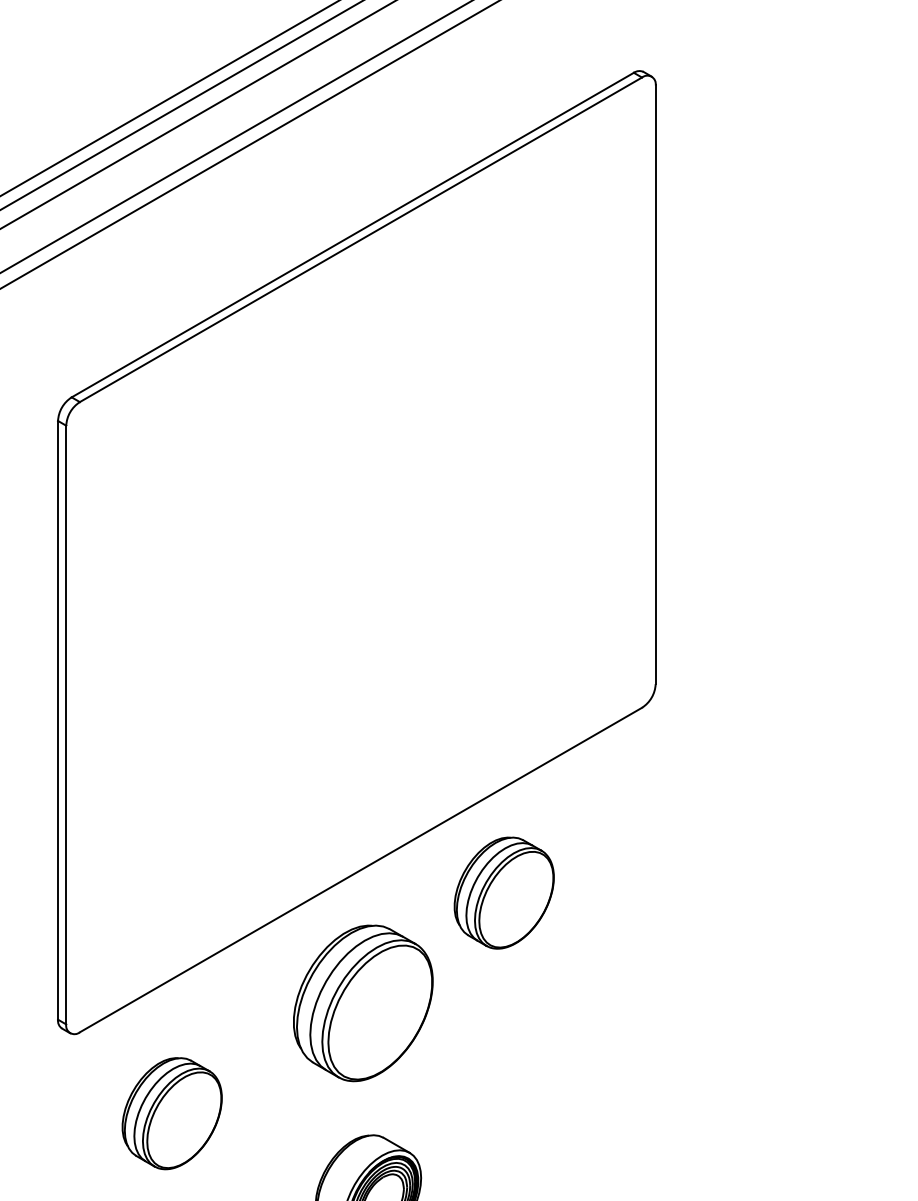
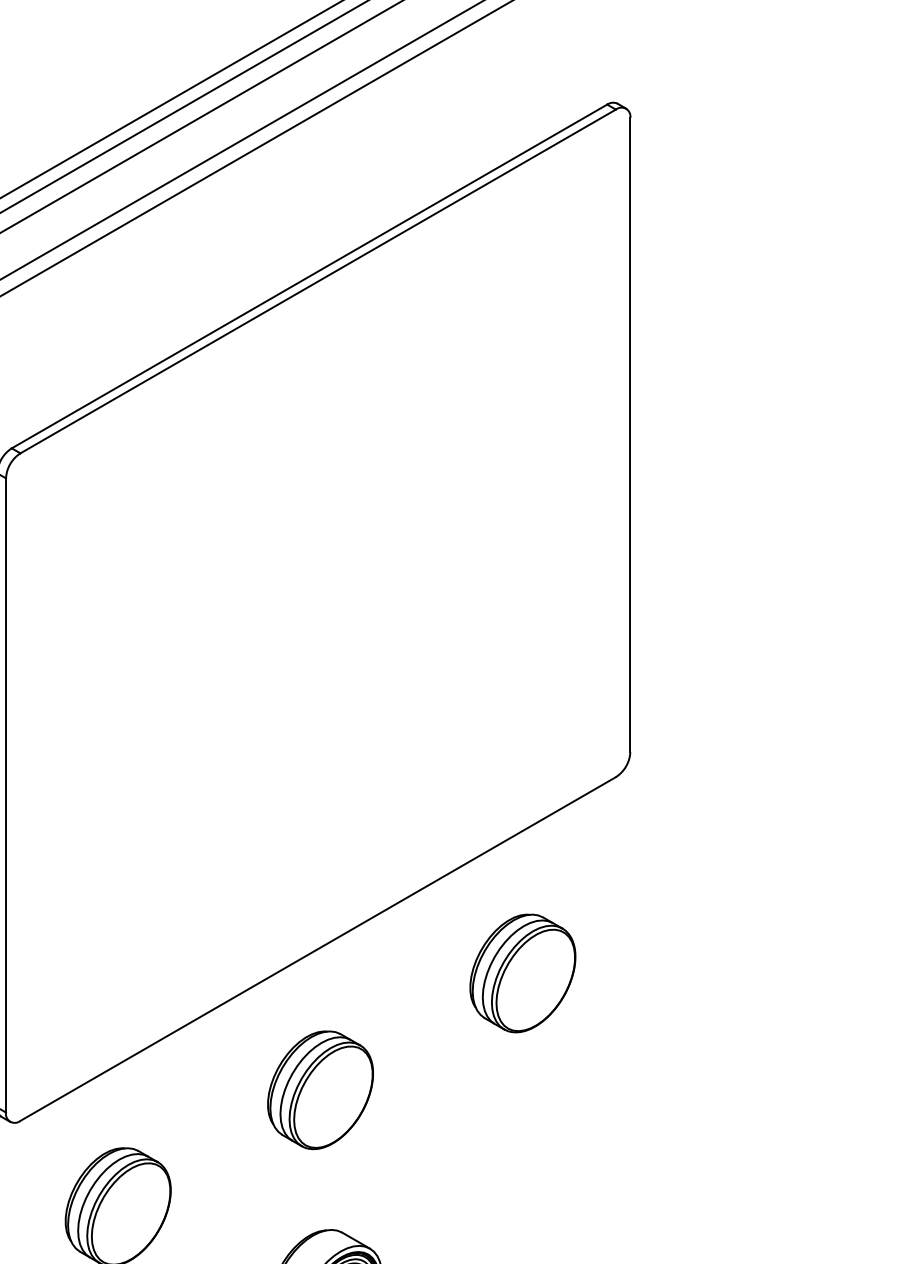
part: (503, 892) -> (522, 972), moved
part: (362, 1003) -> (319, 1090), size x0.71

